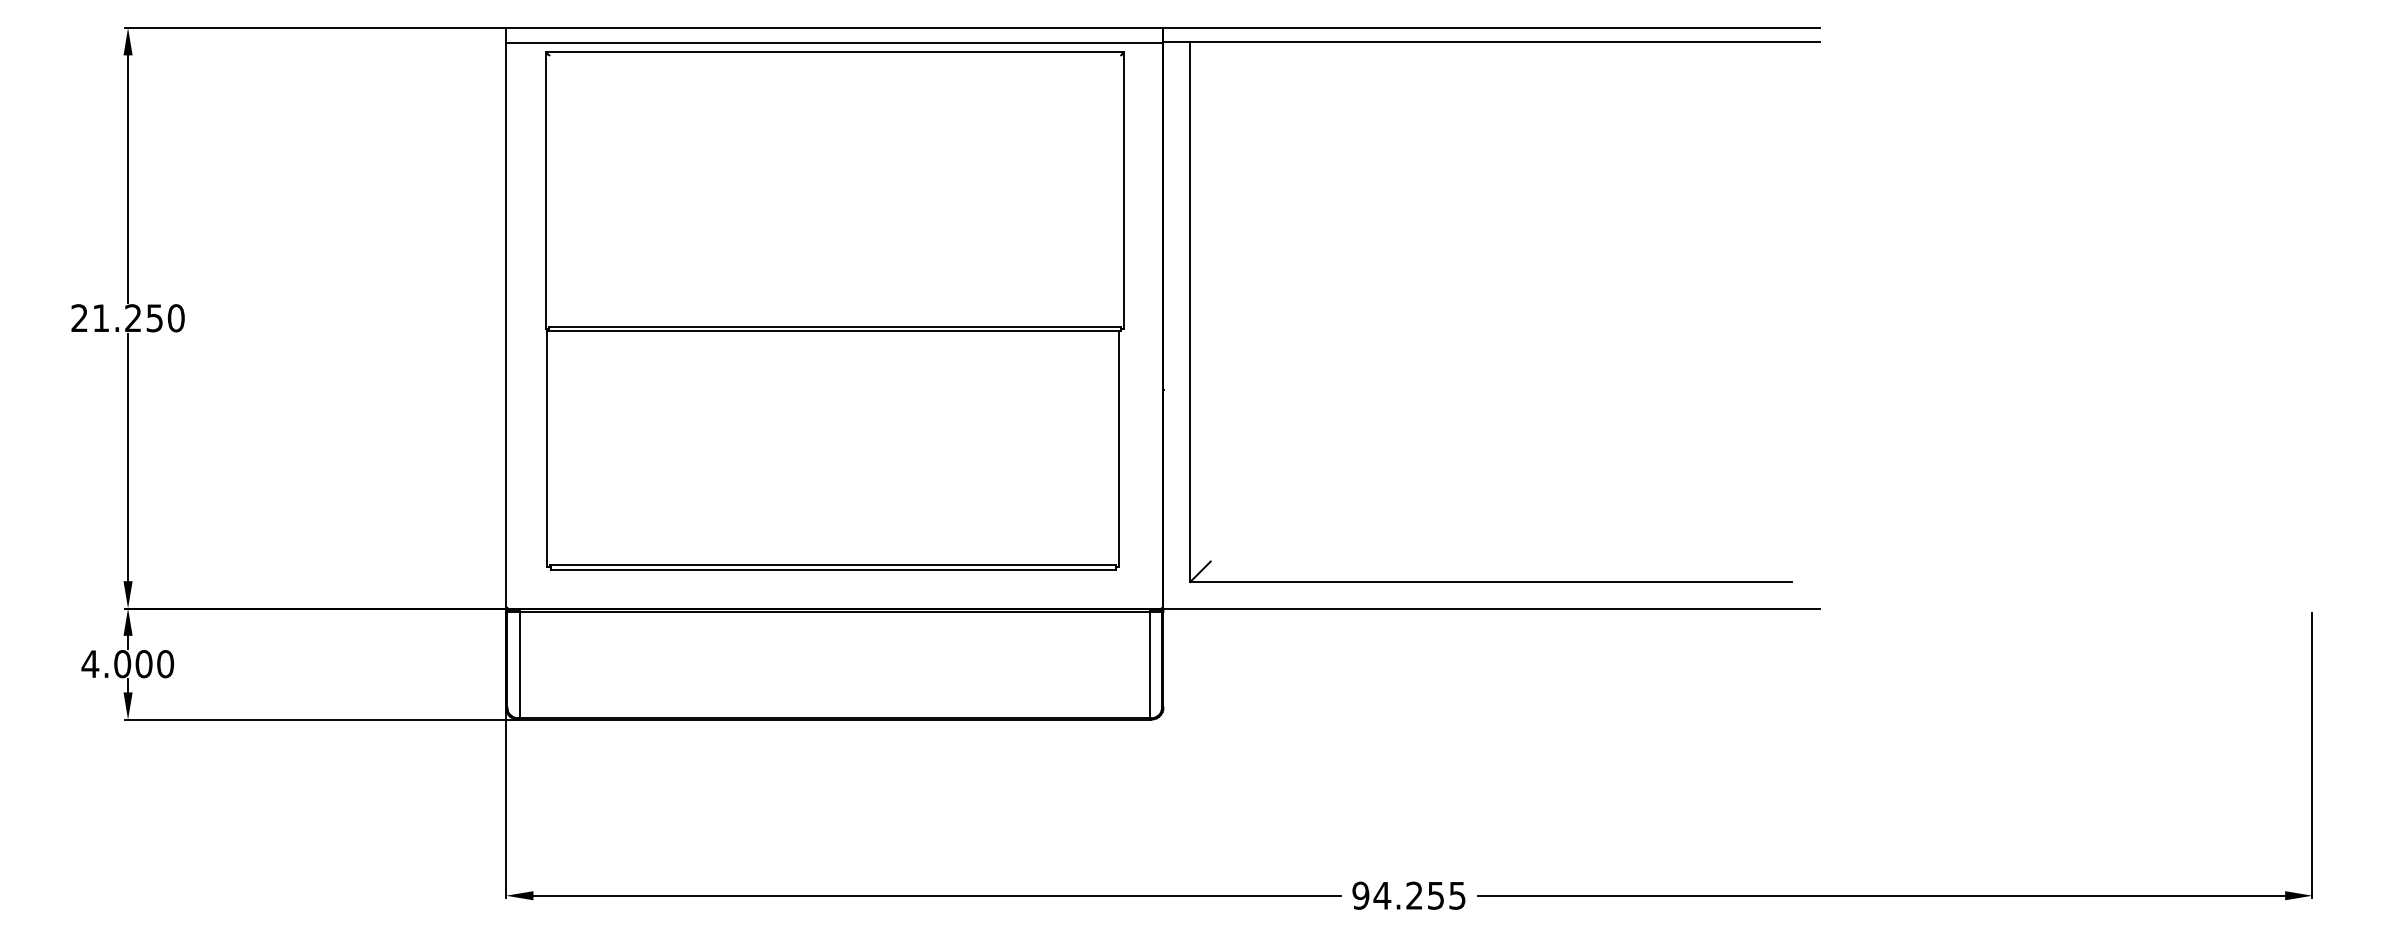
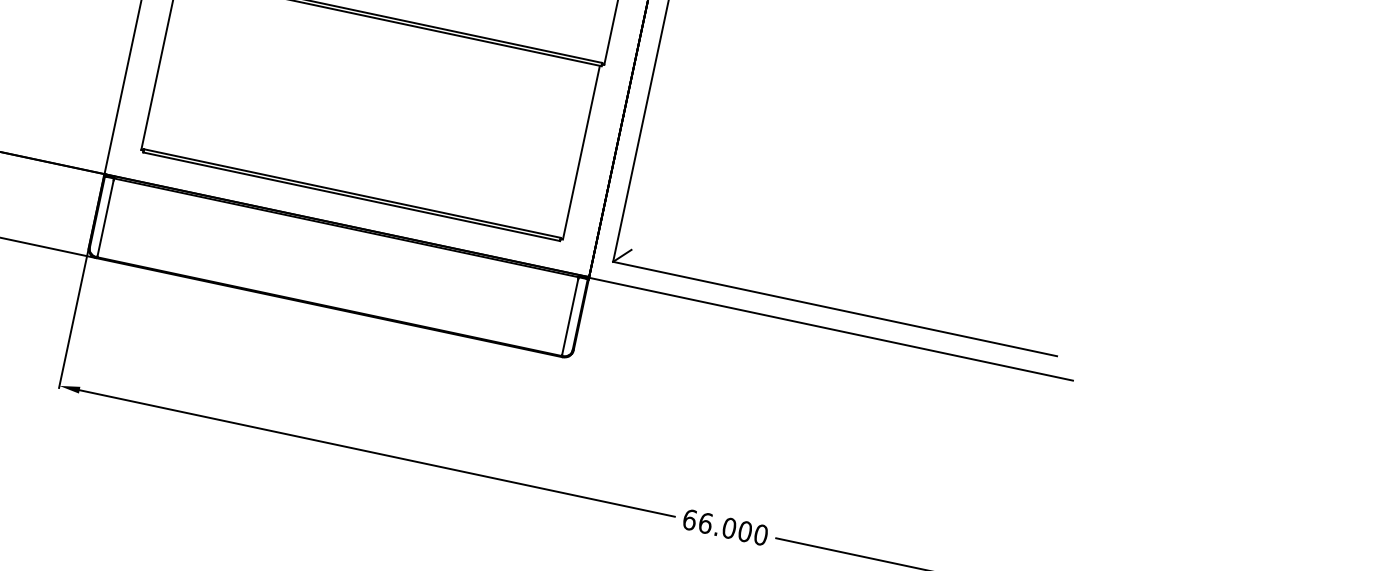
text: (1408, 895) -> (724, 527), 94.255 -> 66.000

